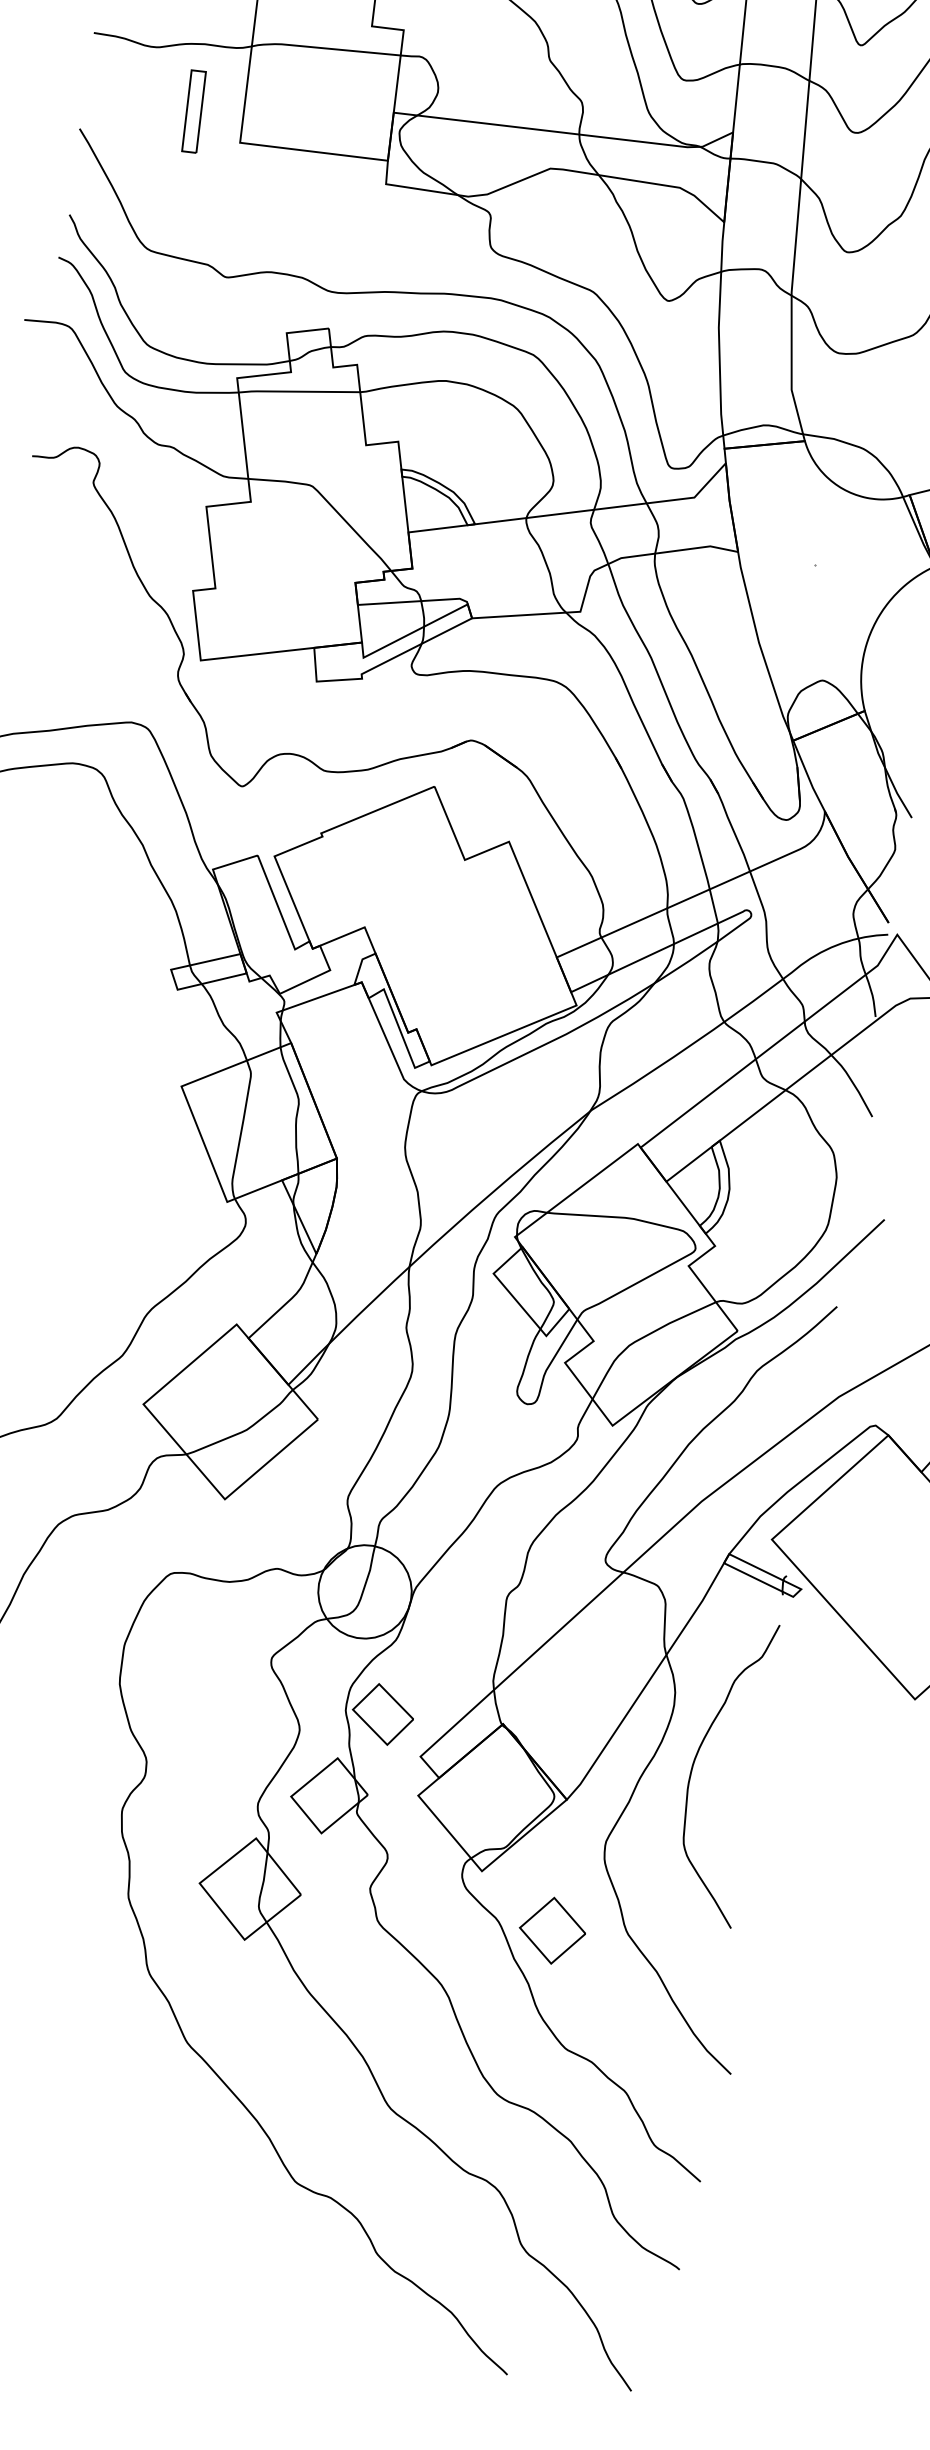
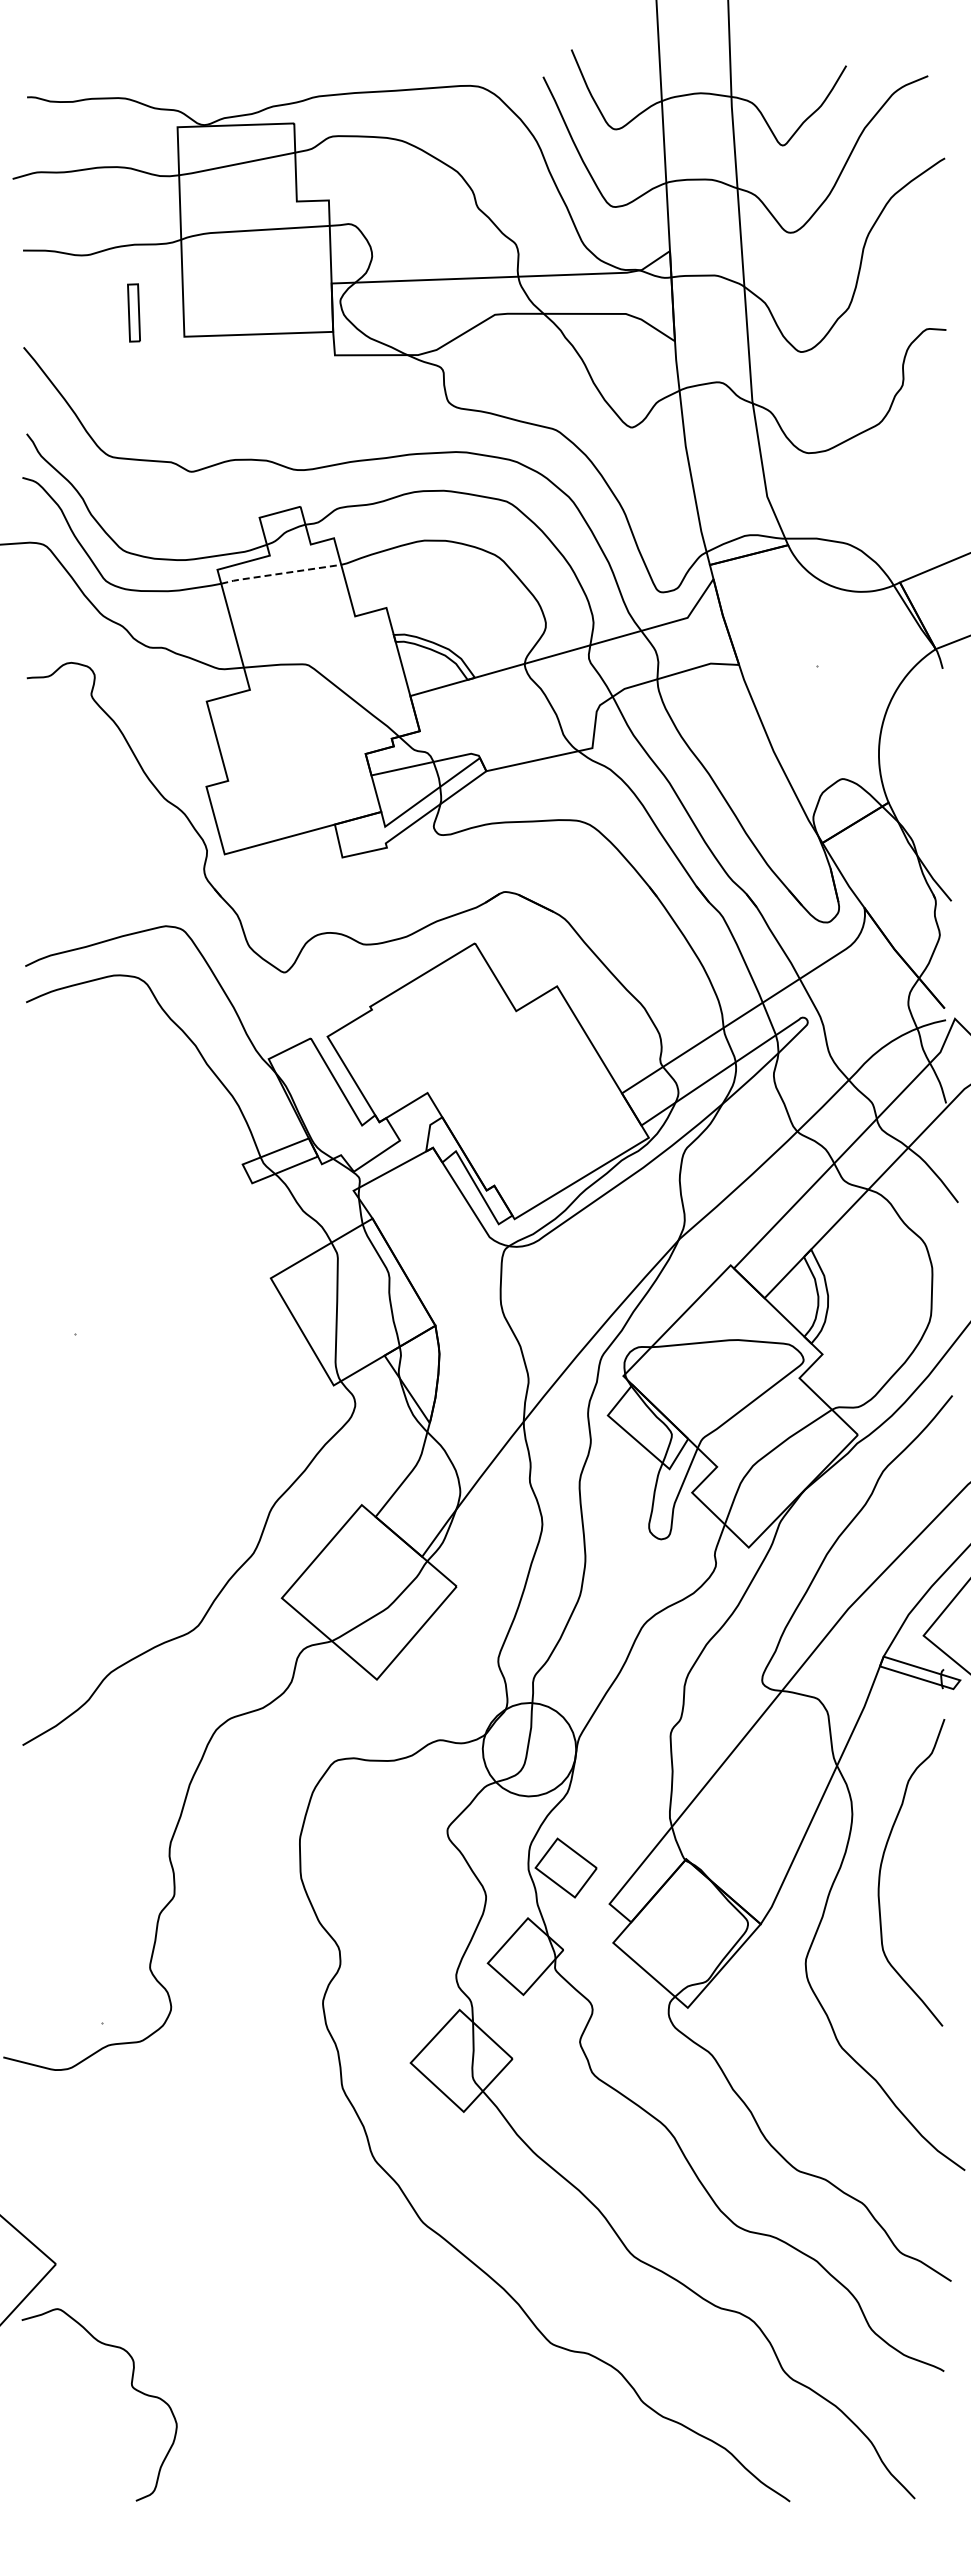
part: (193, 111) -> (133, 312), size x0.7
line: (298, 391) -> (280, 573), solid -> dashed
part: (552, 1930) -> (766, 2055), removed

